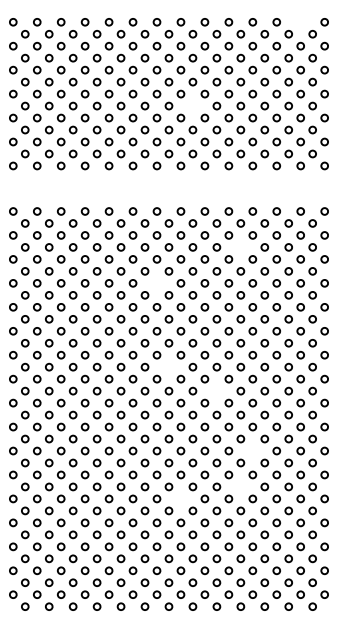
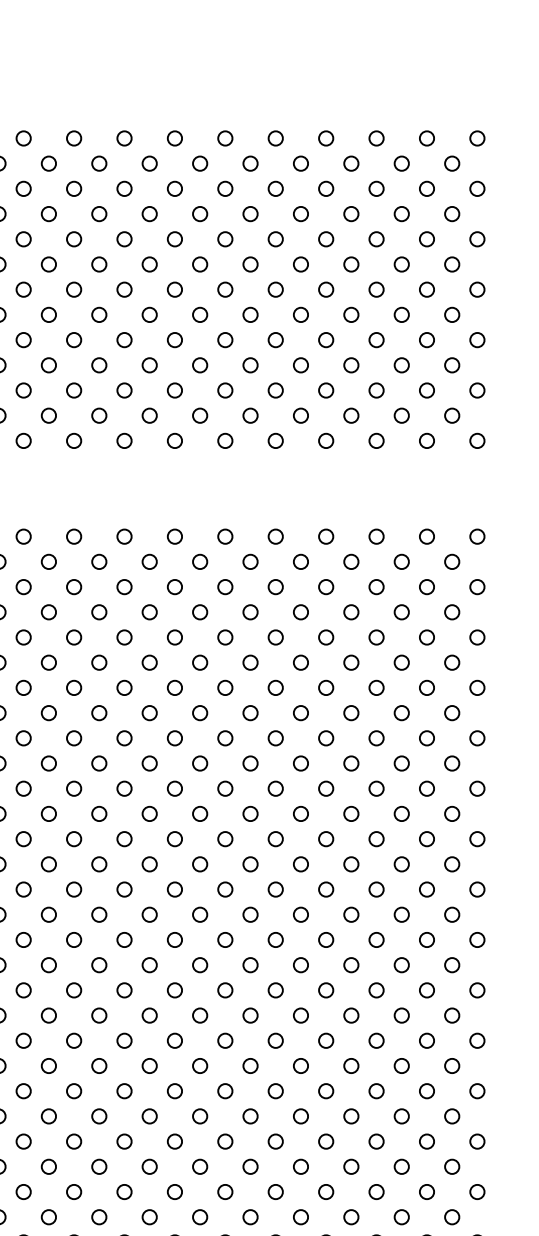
circle: (300, 22) -> (426, 138), added
circle: (192, 105) -> (199, 313), added
circle: (240, 247) -> (300, 612), added
circle: (156, 283) -> (123, 688), added
circle: (168, 366) -> (148, 862), added
circle: (216, 390) -> (249, 913), added
circle: (252, 450) -> (325, 1039), added
circle: (240, 486) -> (300, 1115), added
circle: (180, 498) -> (173, 1140), added

